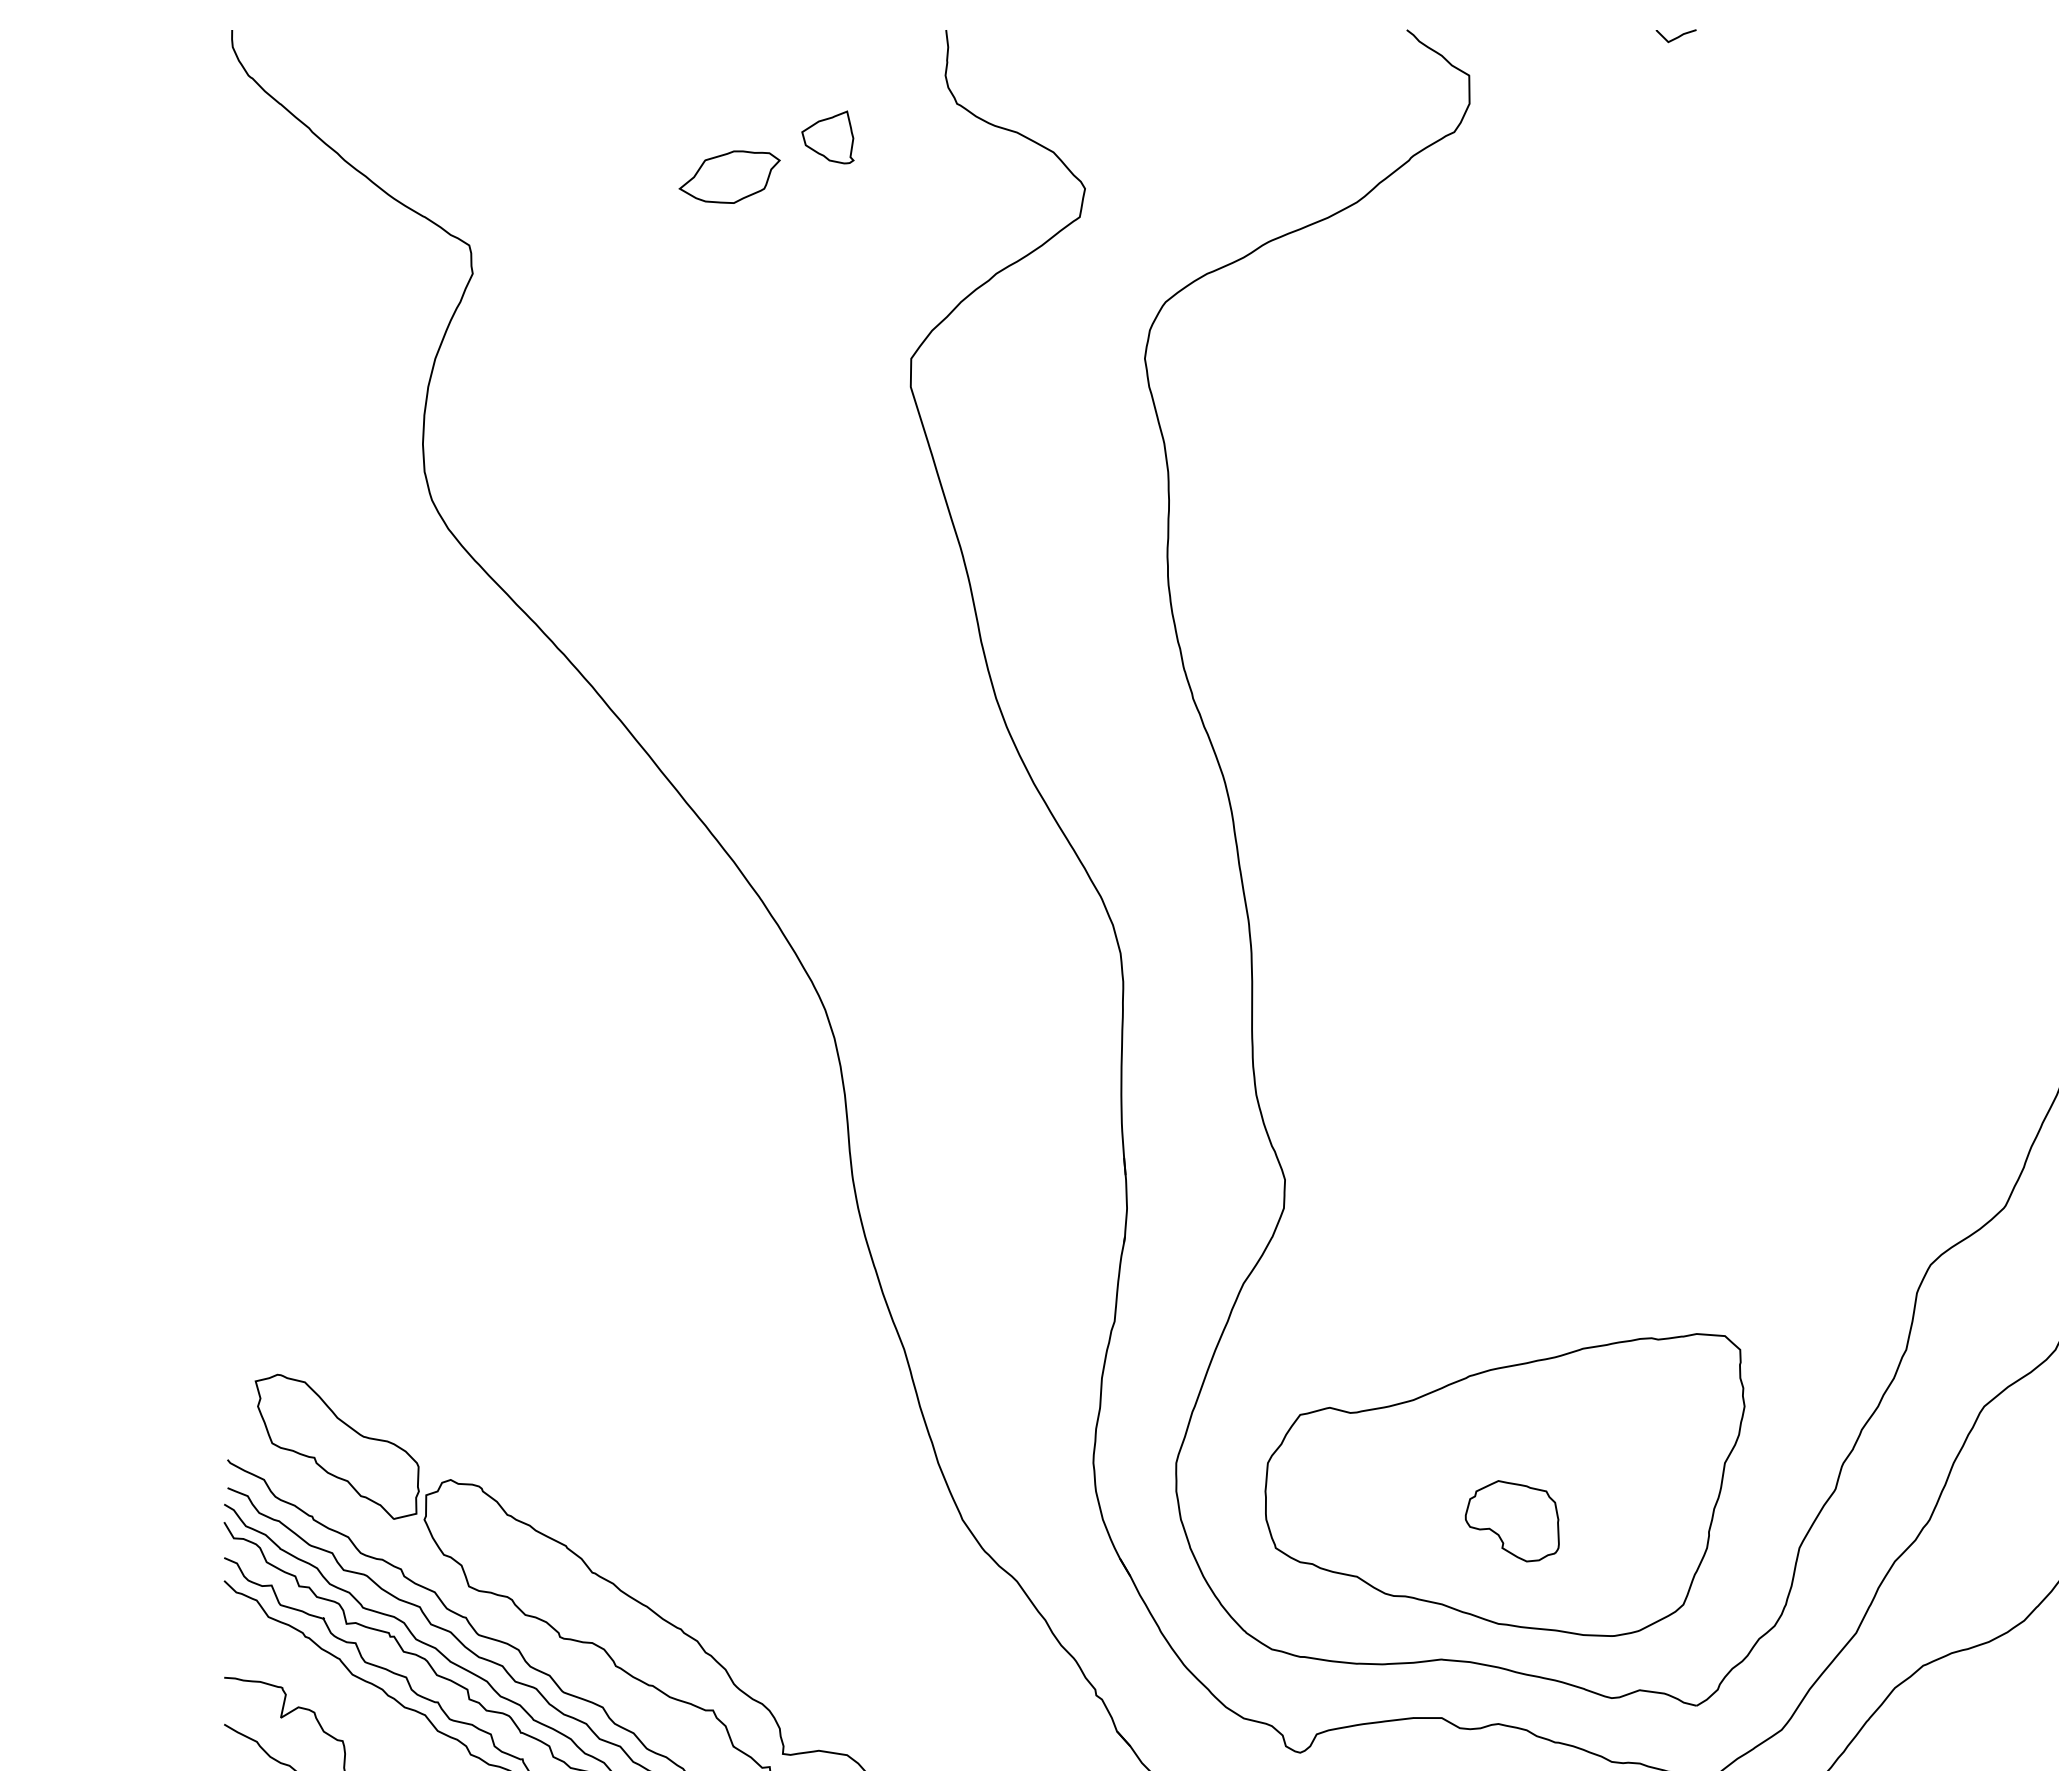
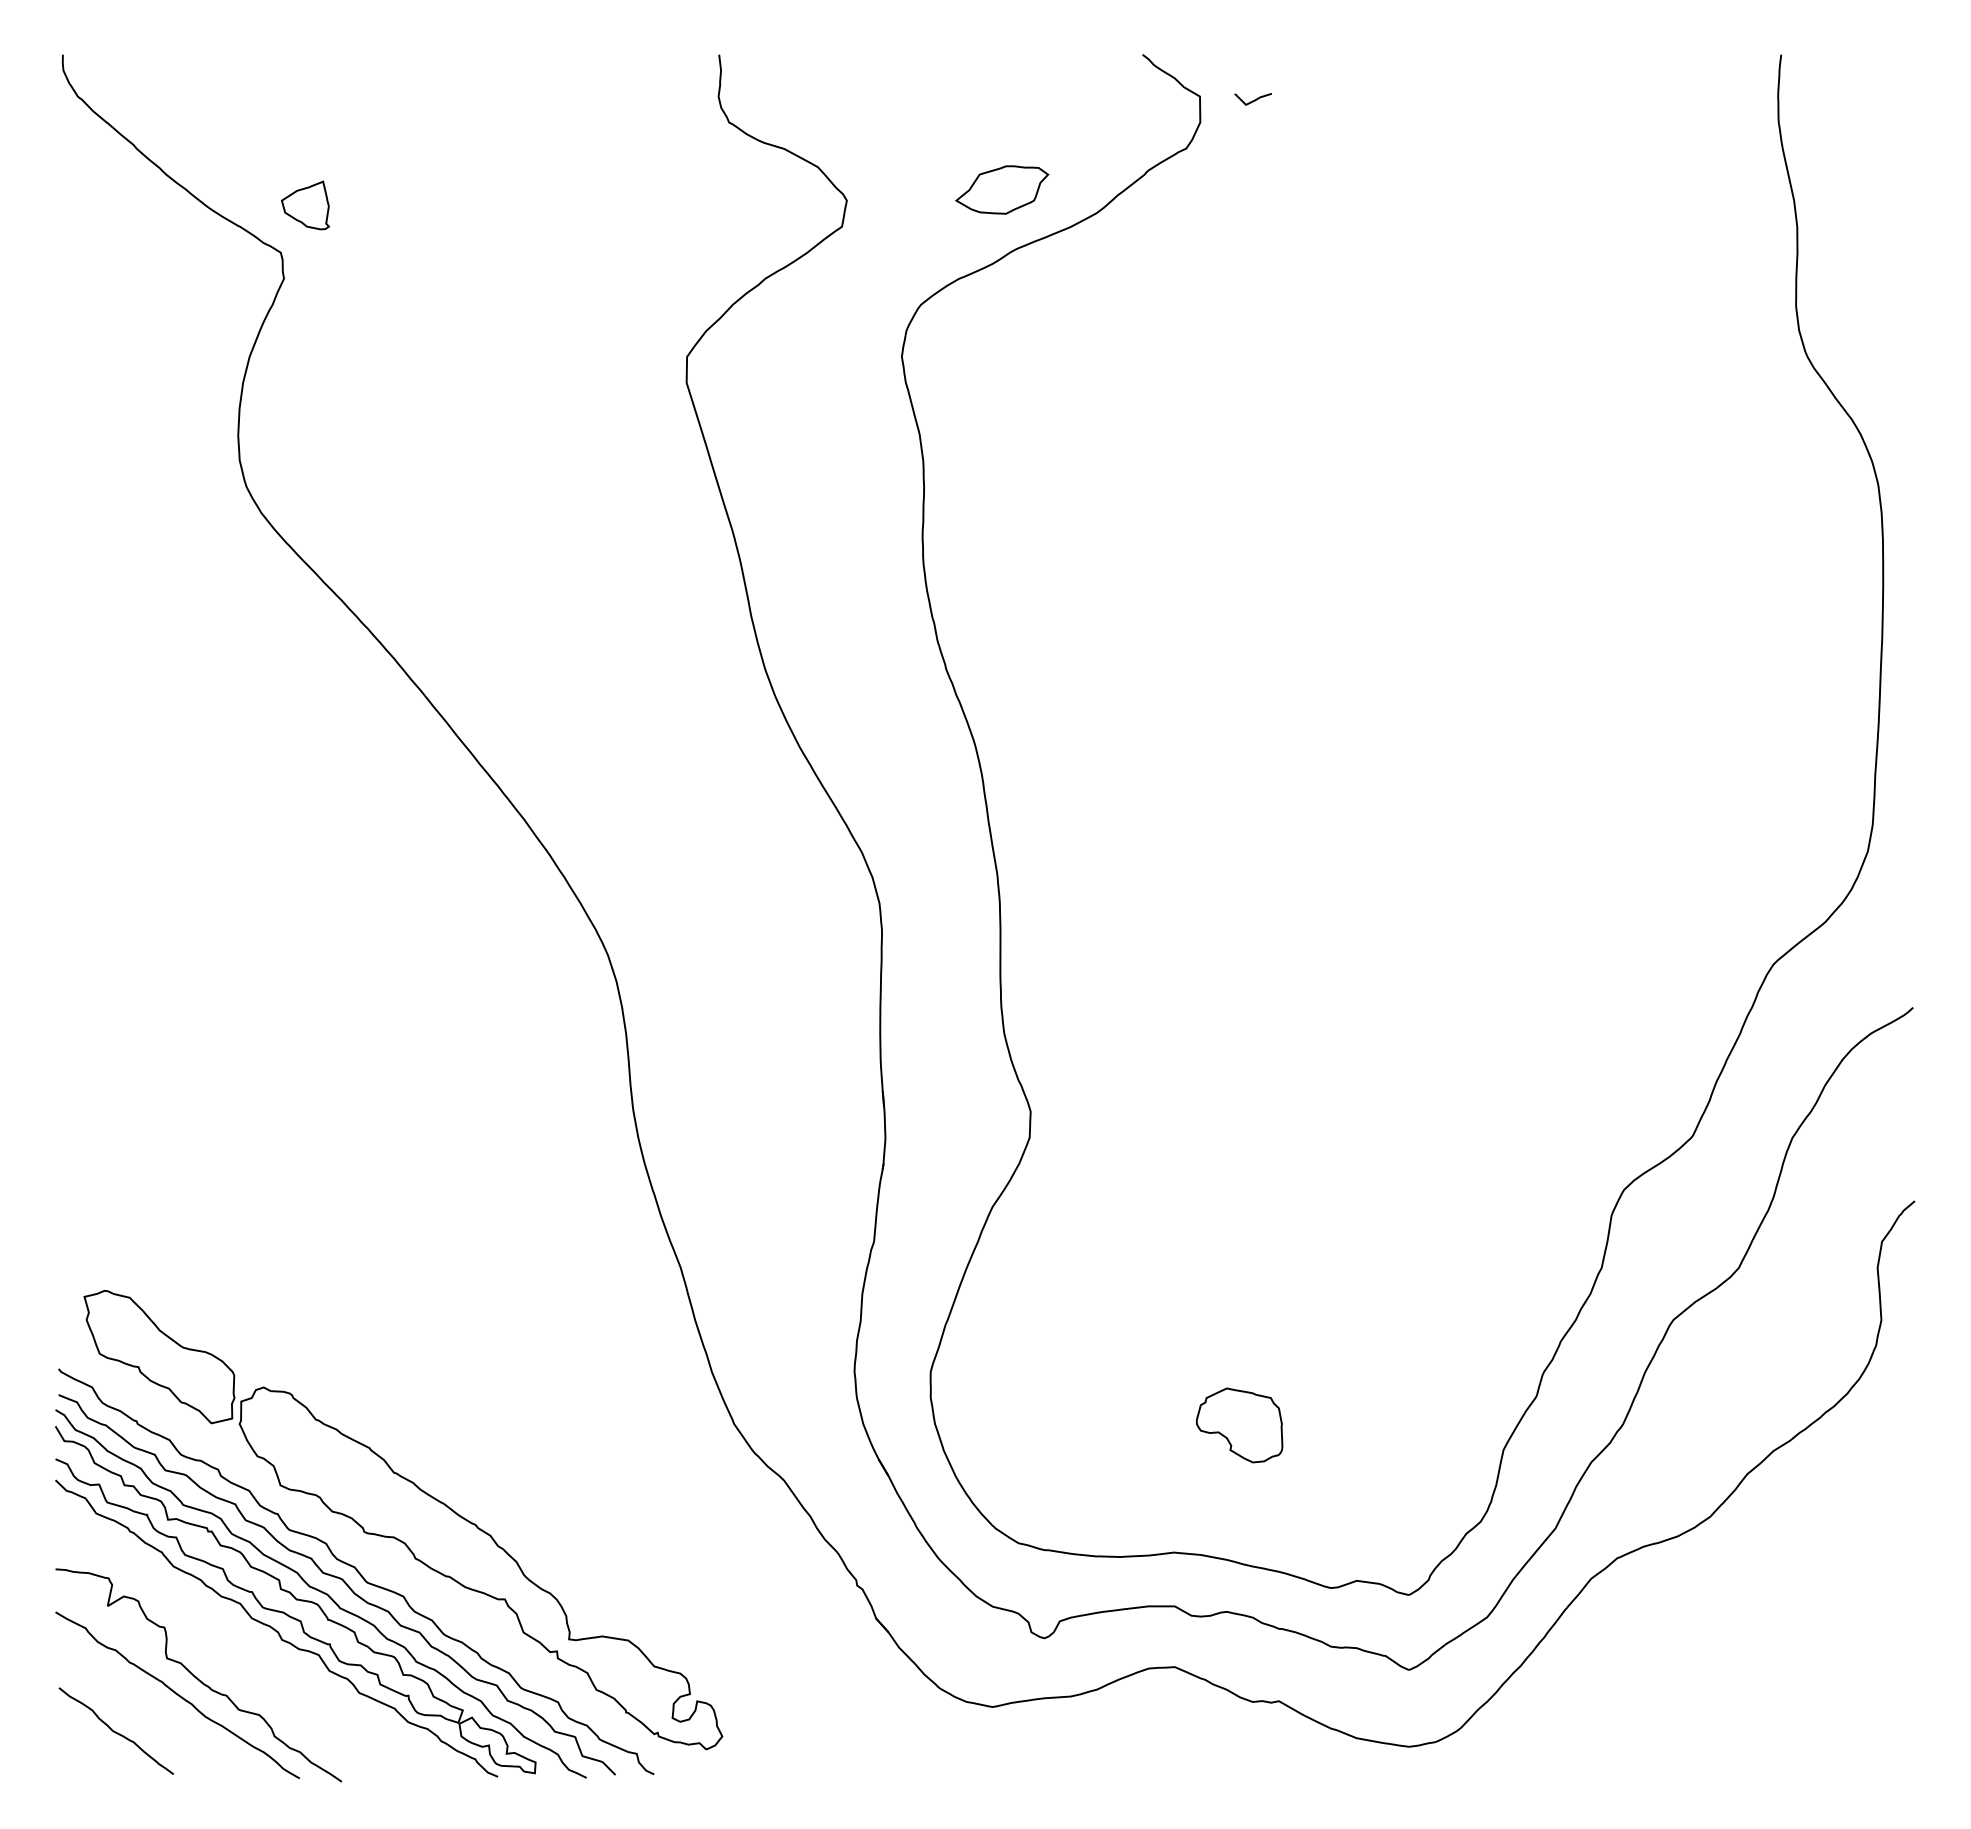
curve: (1675, 37) -> (1252, 100), moved
part: (827, 137) -> (305, 205), moved
part: (730, 176) -> (1002, 189), moved
part: (1504, 1484) -> (1232, 1391), removed

